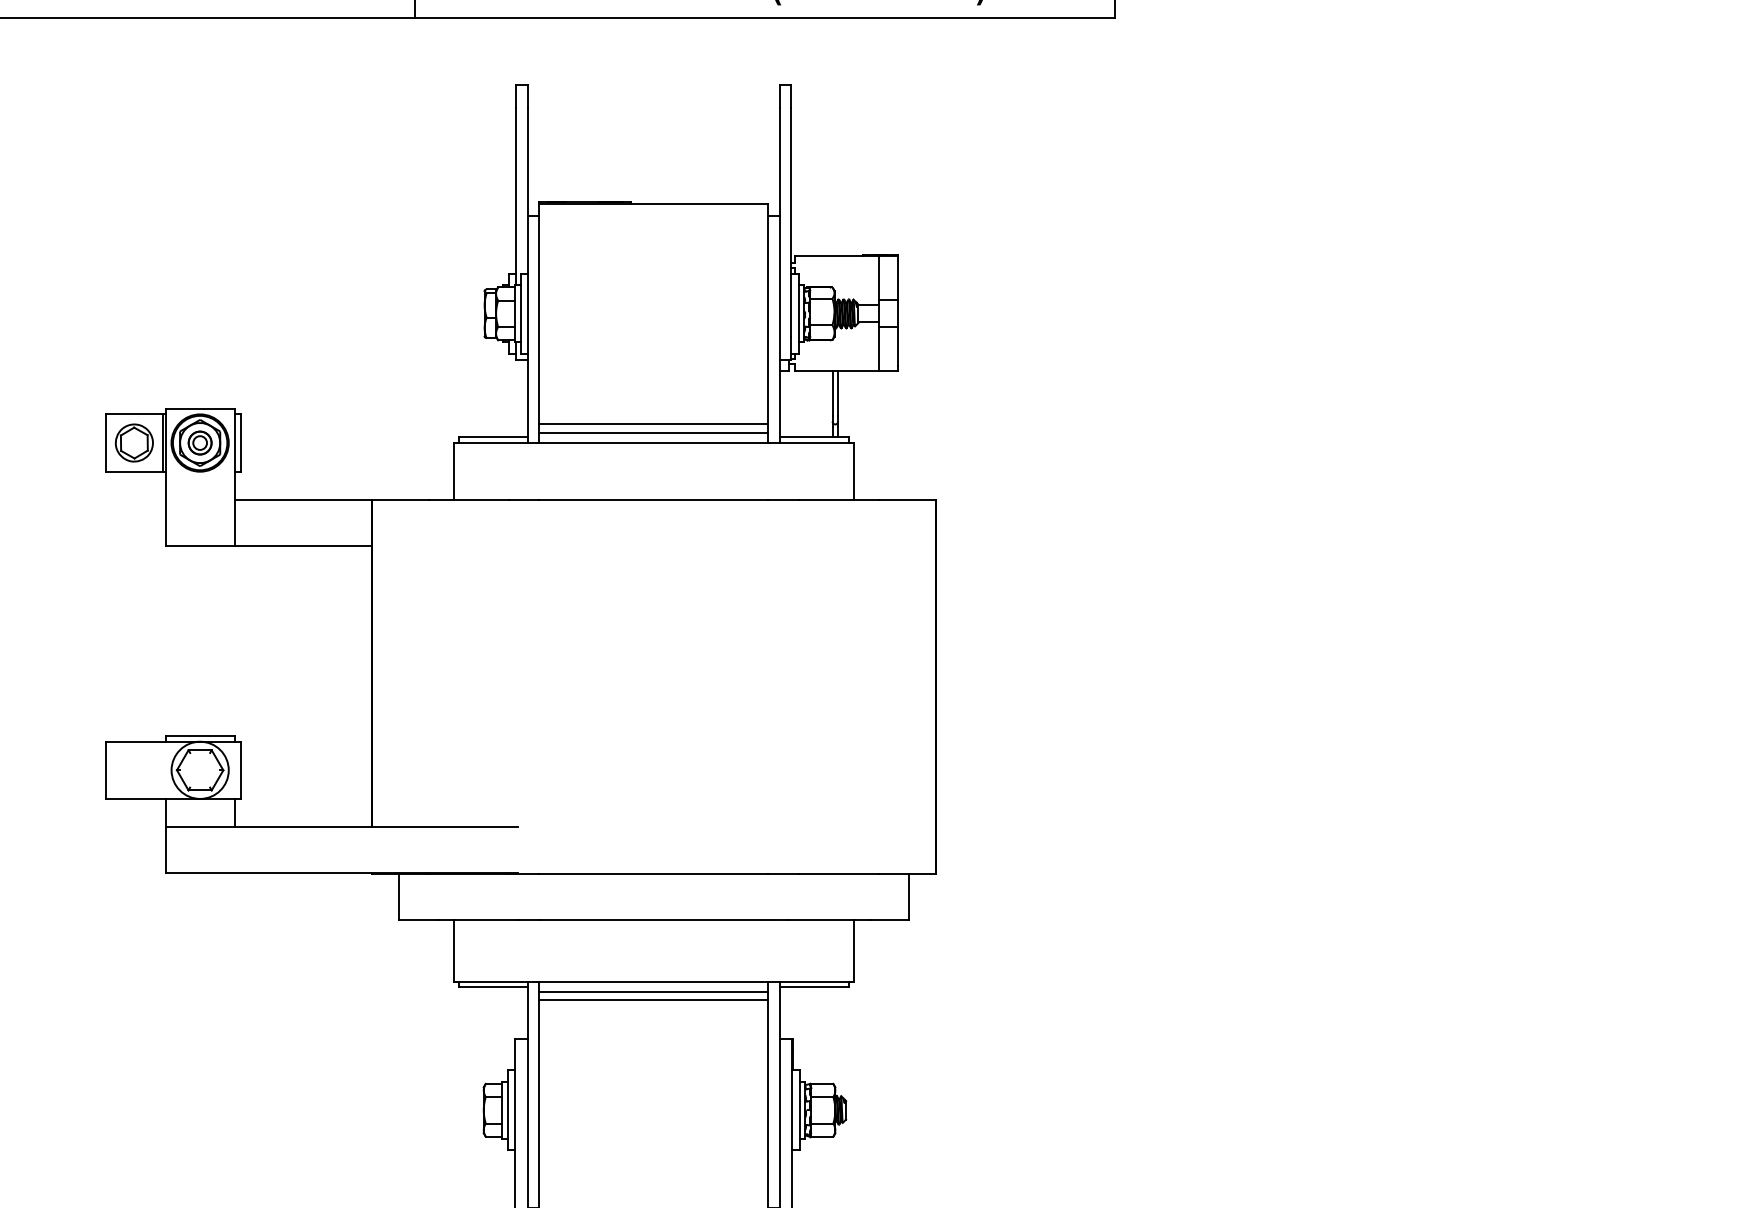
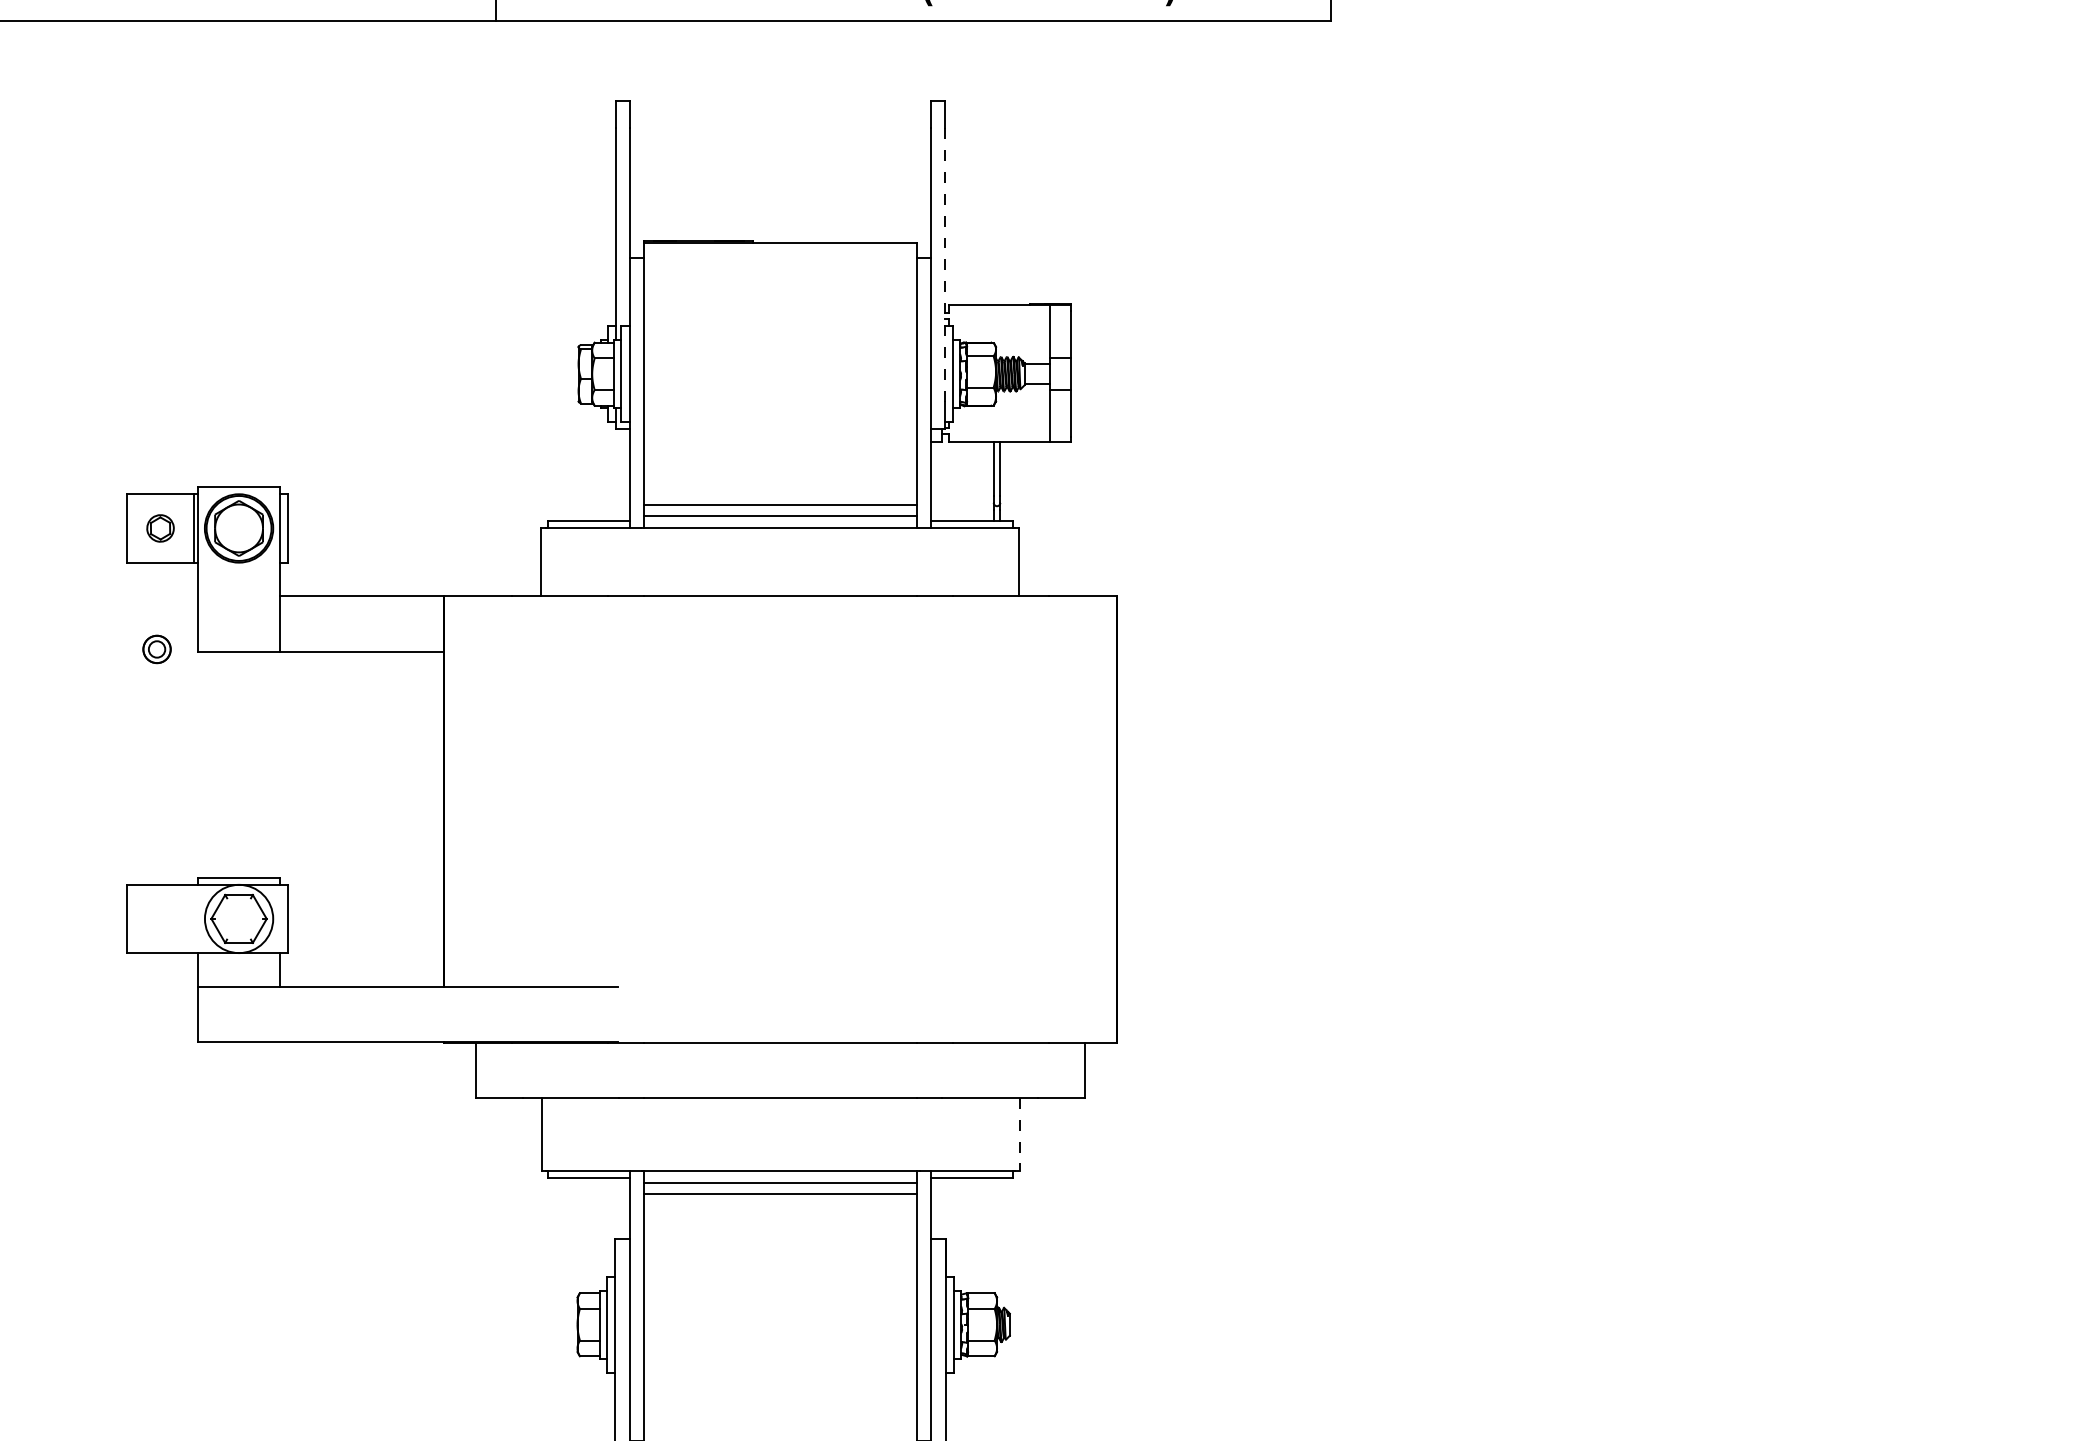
line: (791, 221) -> (944, 264), solid -> dashed
part: (134, 443) -> (160, 528), size x0.6
part: (199, 443) -> (156, 649), moved
line: (854, 950) -> (1019, 1134), solid -> dashed

